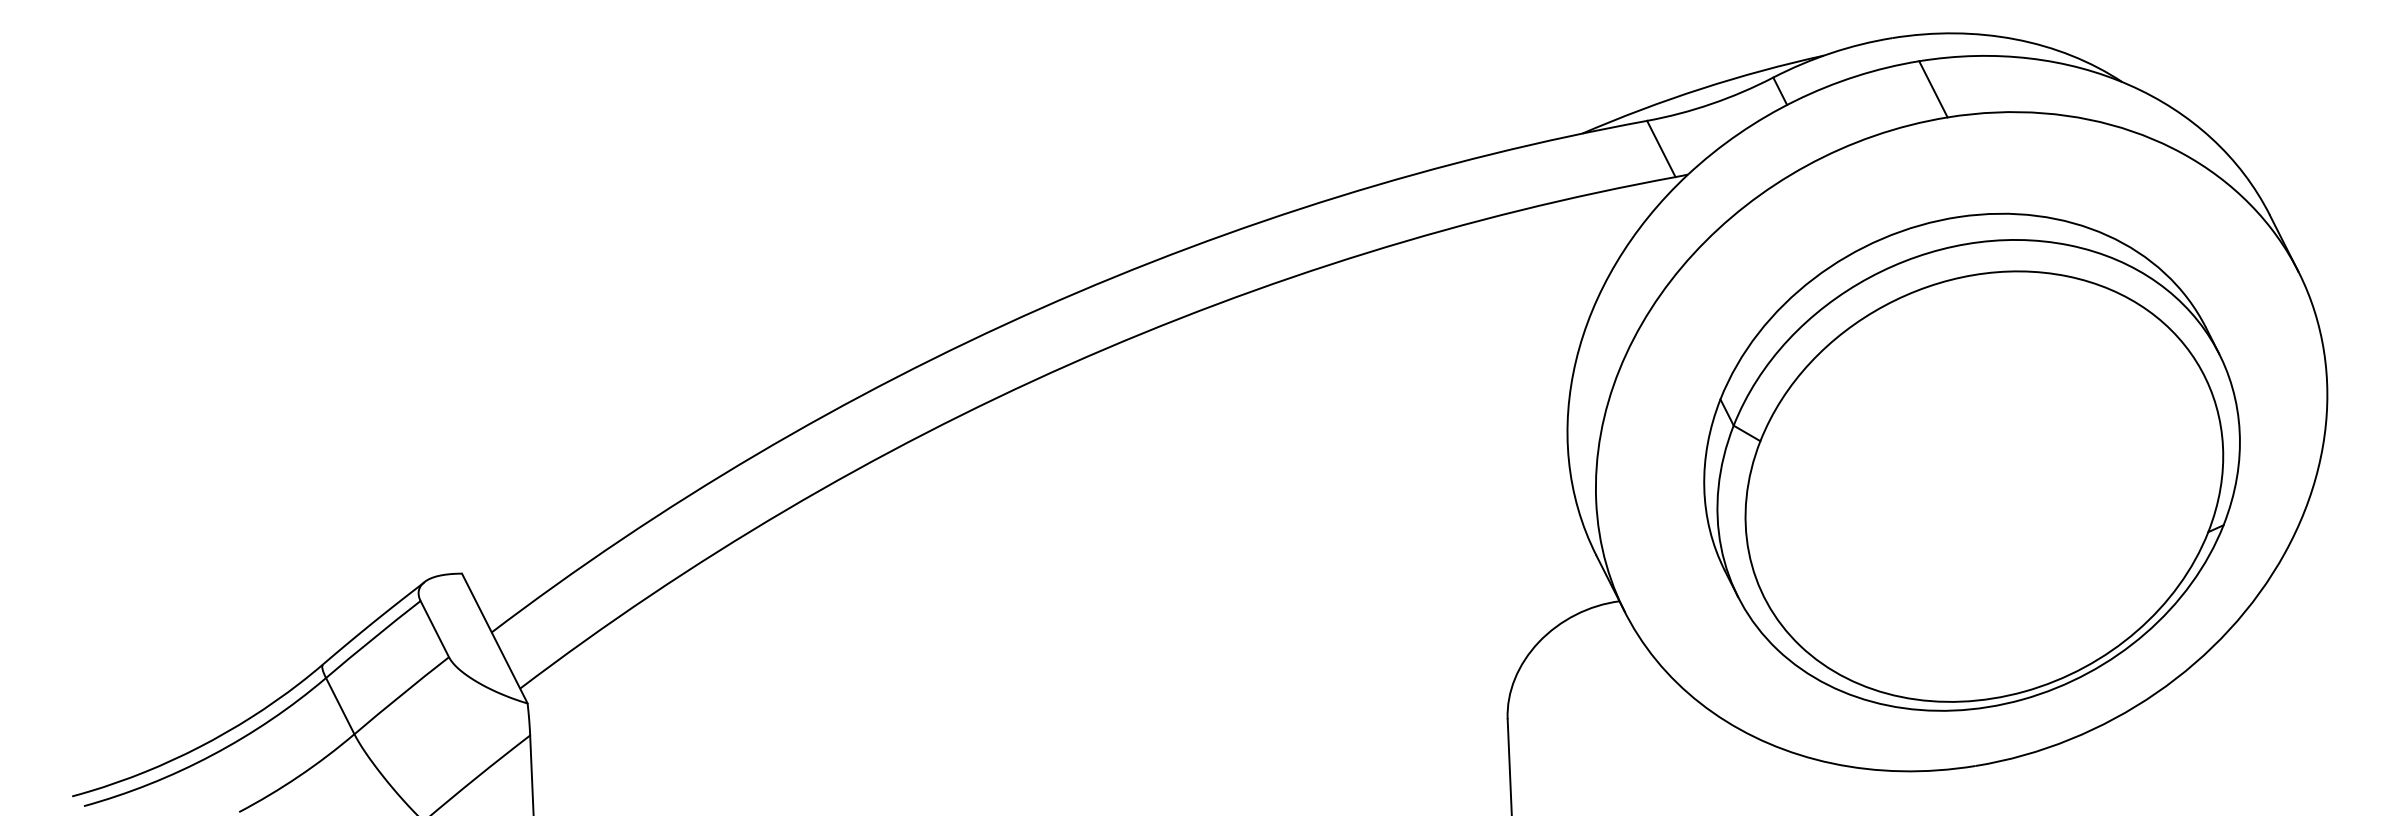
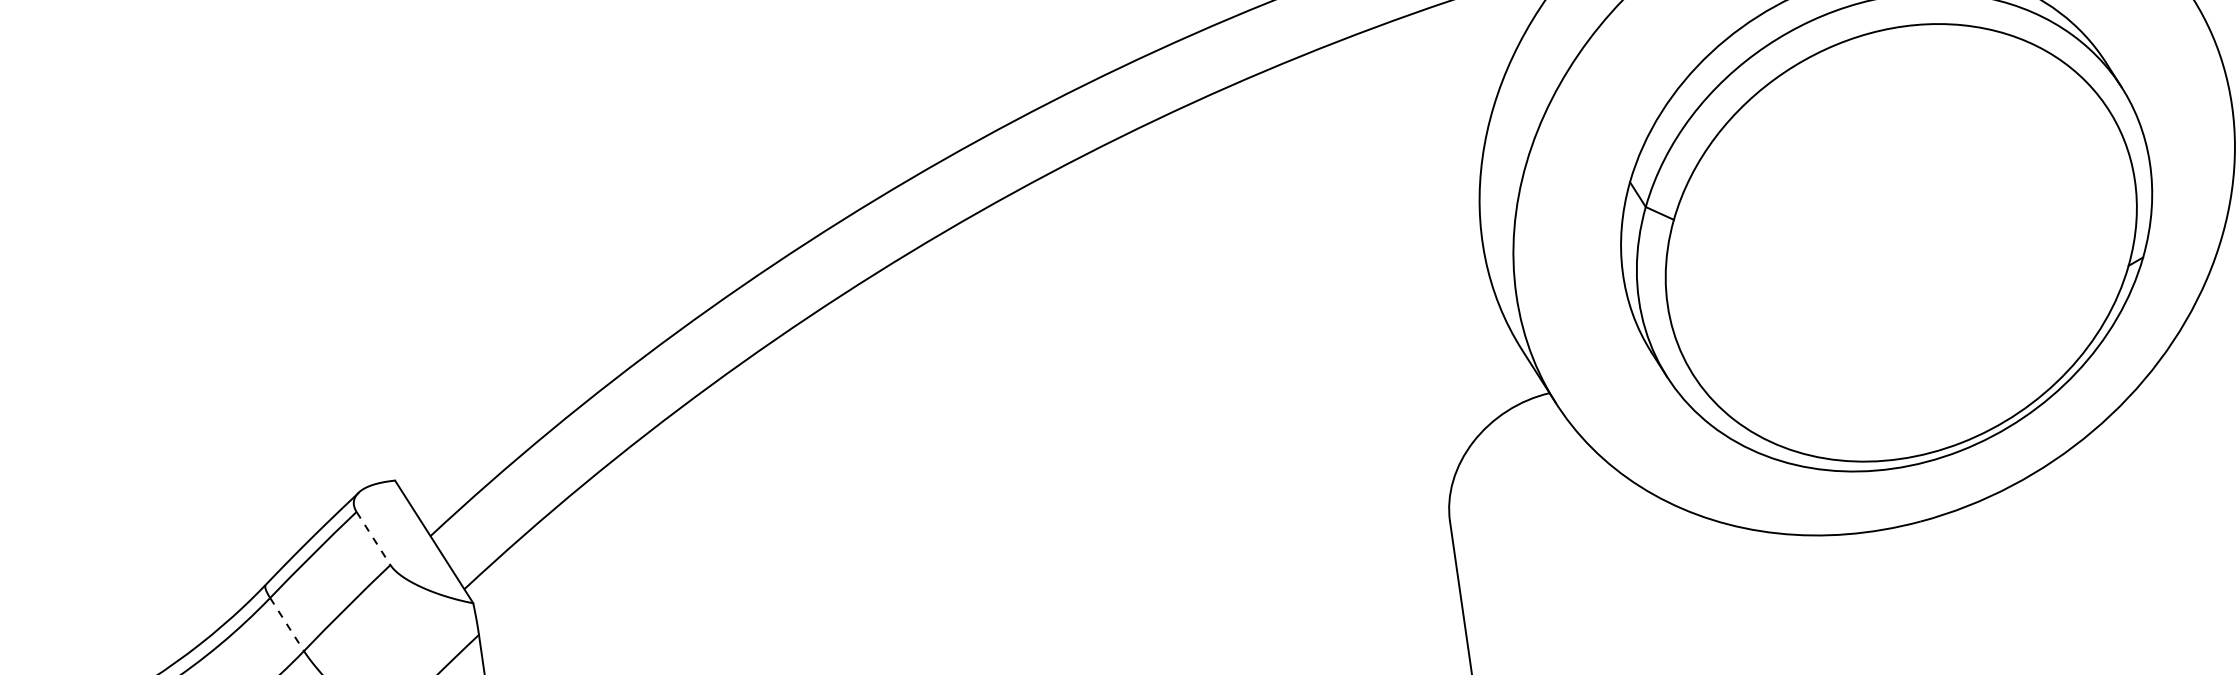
line: (435, 629) -> (374, 538), solid -> dashed
line: (340, 706) -> (287, 624), solid -> dashed

